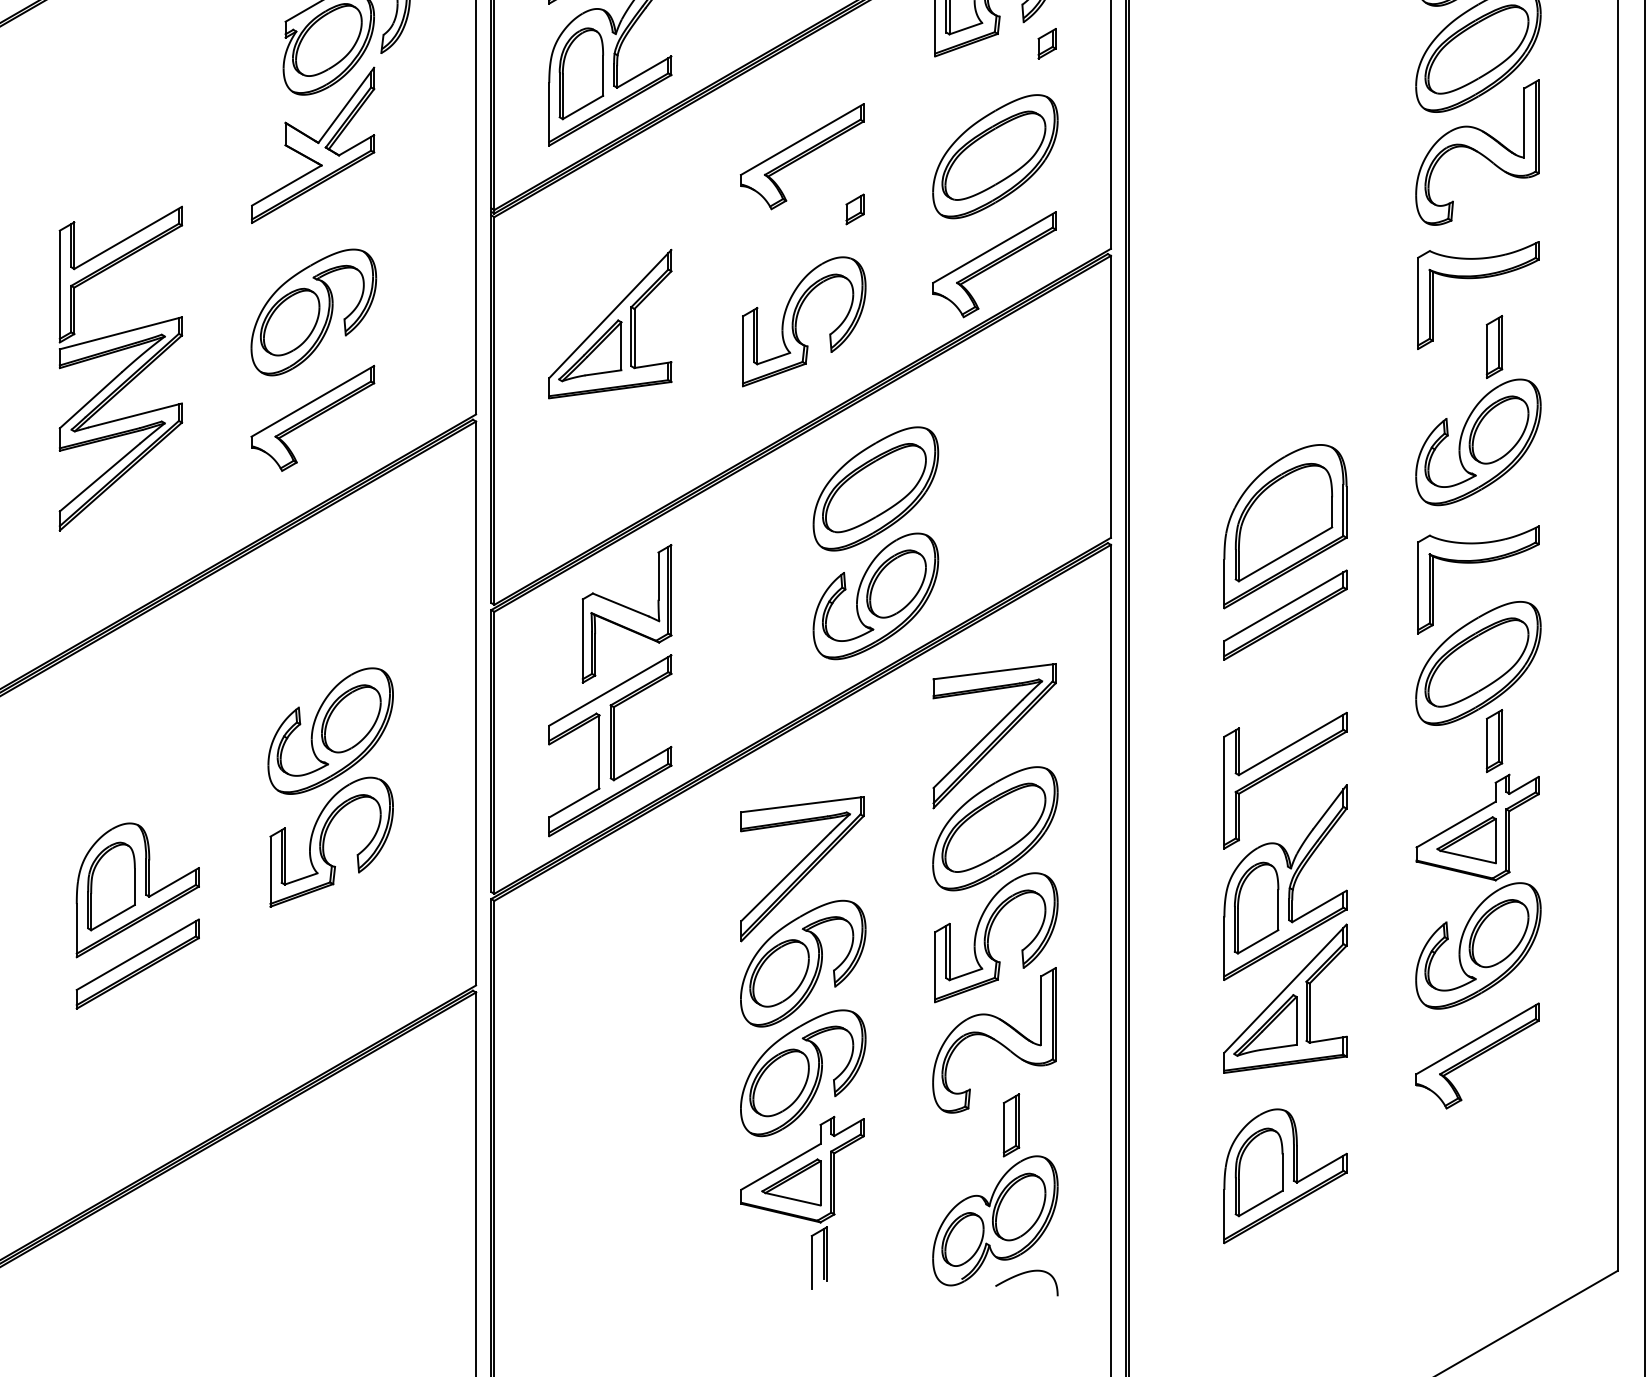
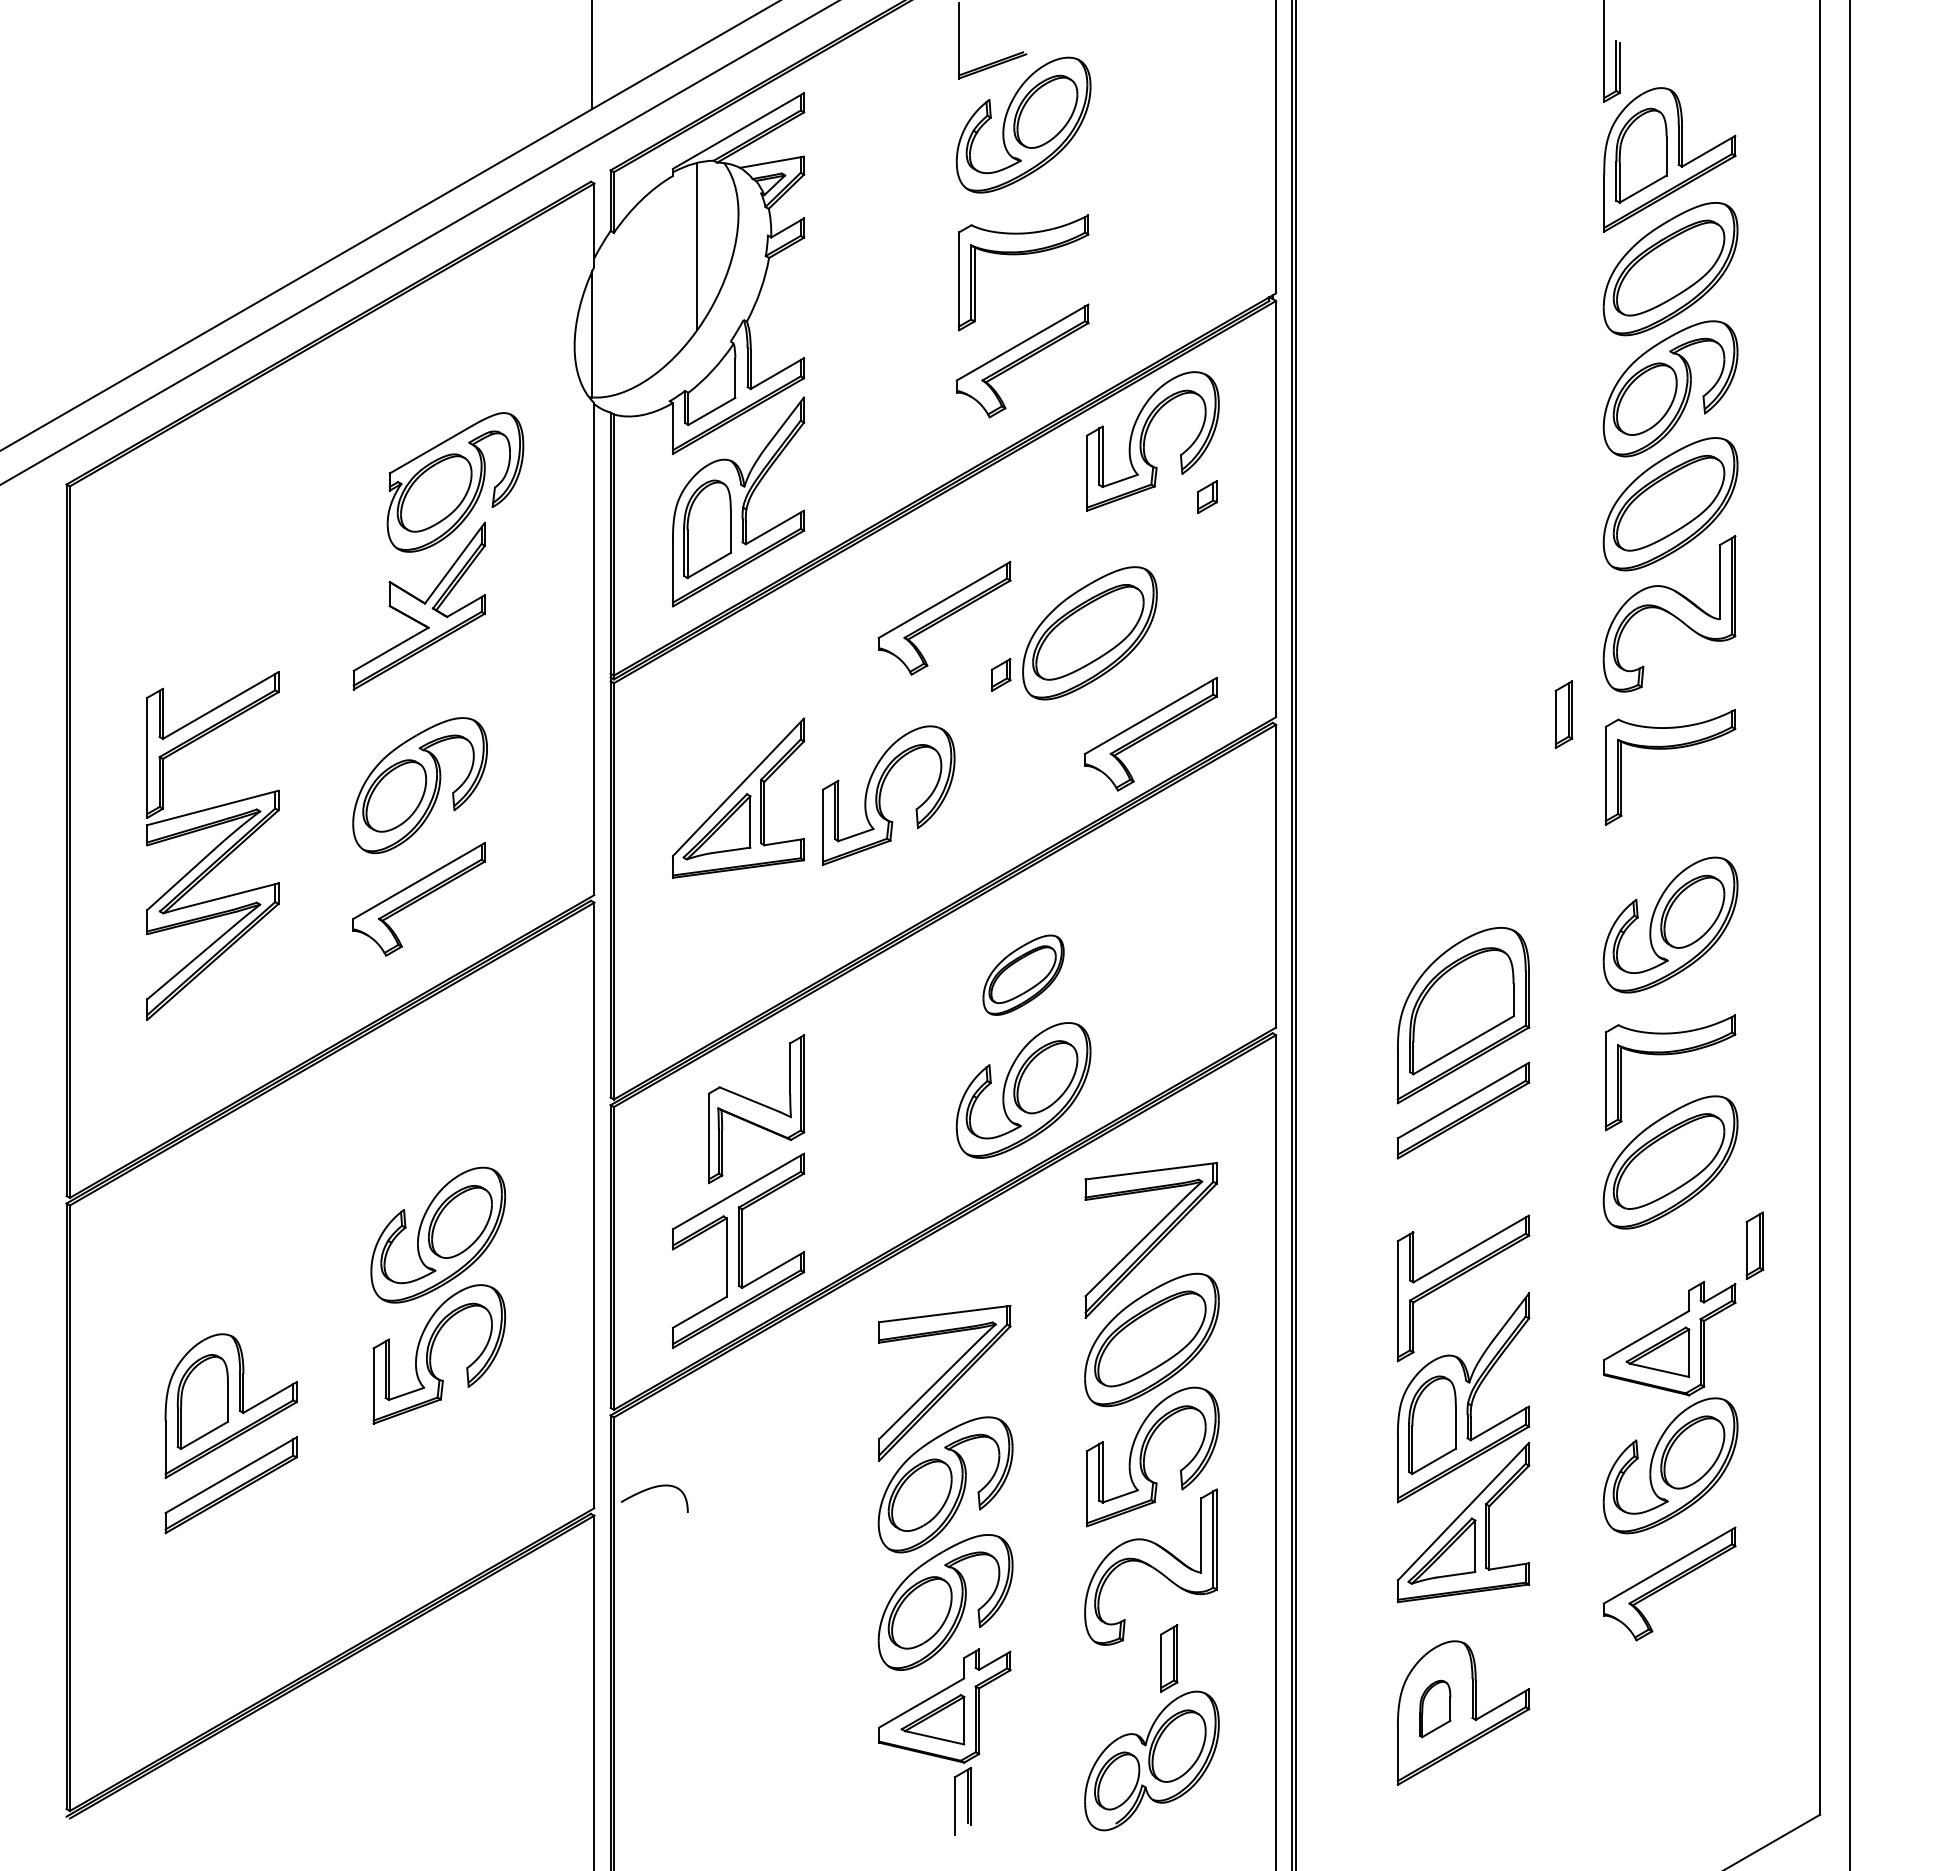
part: (994, 156) -> (1089, 633), moved
part: (797, 319) -> (881, 793), moved
part: (1494, 346) -> (1563, 714), moved
part: (875, 489) -> (1023, 975), size x0.6
part: (1494, 740) -> (1754, 1245), moved
part: (1259, 1171) -> (1435, 1708), size x0.6
curve: (1022, 1274) -> (650, 1489), moved

